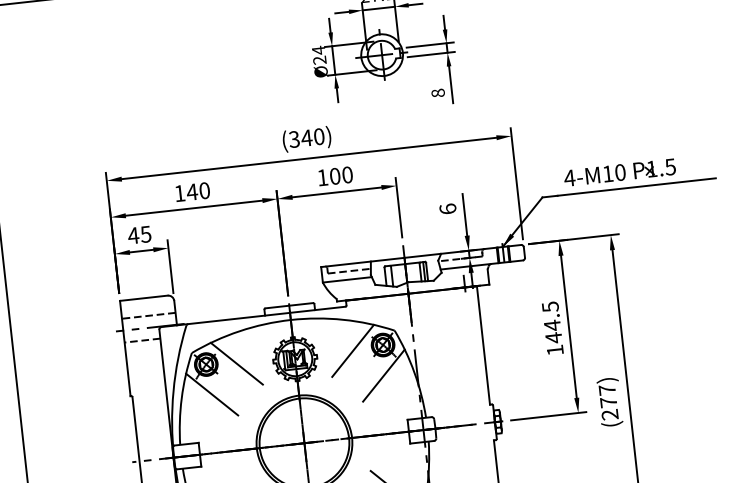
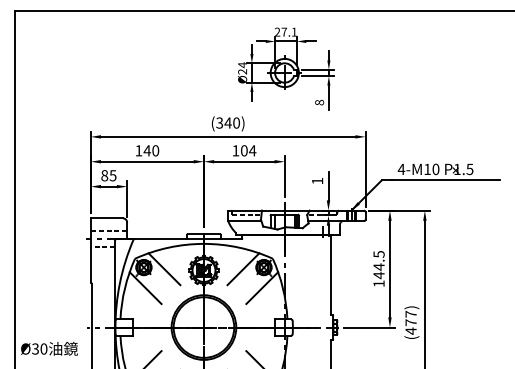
text: (347, 174) -> (252, 150), 100 -> 104
text: (447, 208) -> (317, 180), 6 -> 1
text: (133, 235) -> (104, 175), 45 -> 85
text: (609, 413) -> (410, 330), (277) -> (477)

